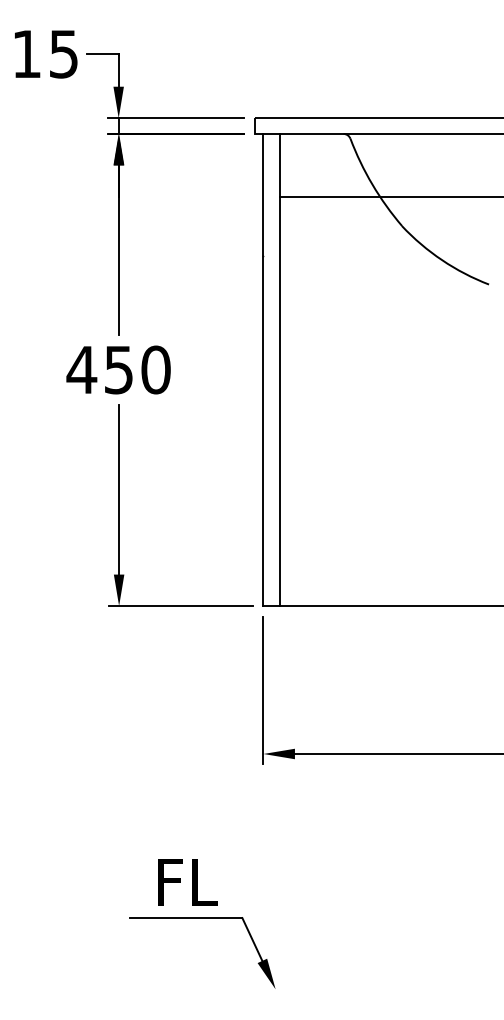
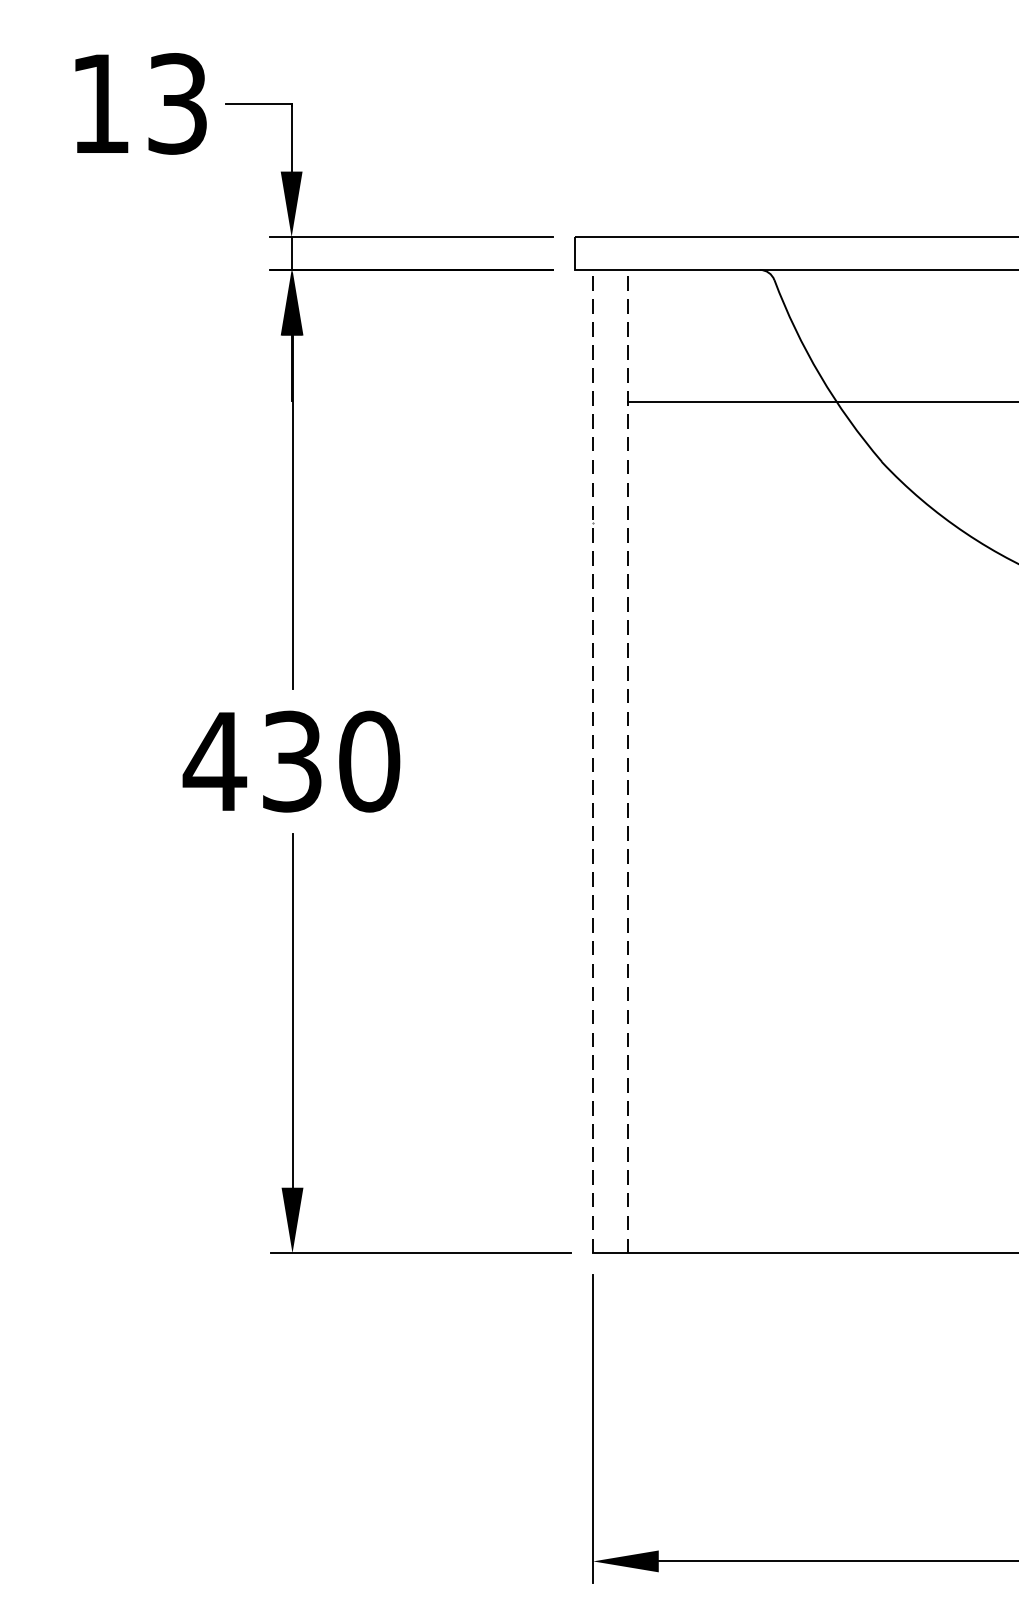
text: (63, 53) -> (176, 102), 15 -> 13
text: (118, 369) -> (291, 760), 450 -> 430
line: (263, 369) -> (593, 760), solid -> dashed
line: (280, 369) -> (628, 760), solid -> dashed

